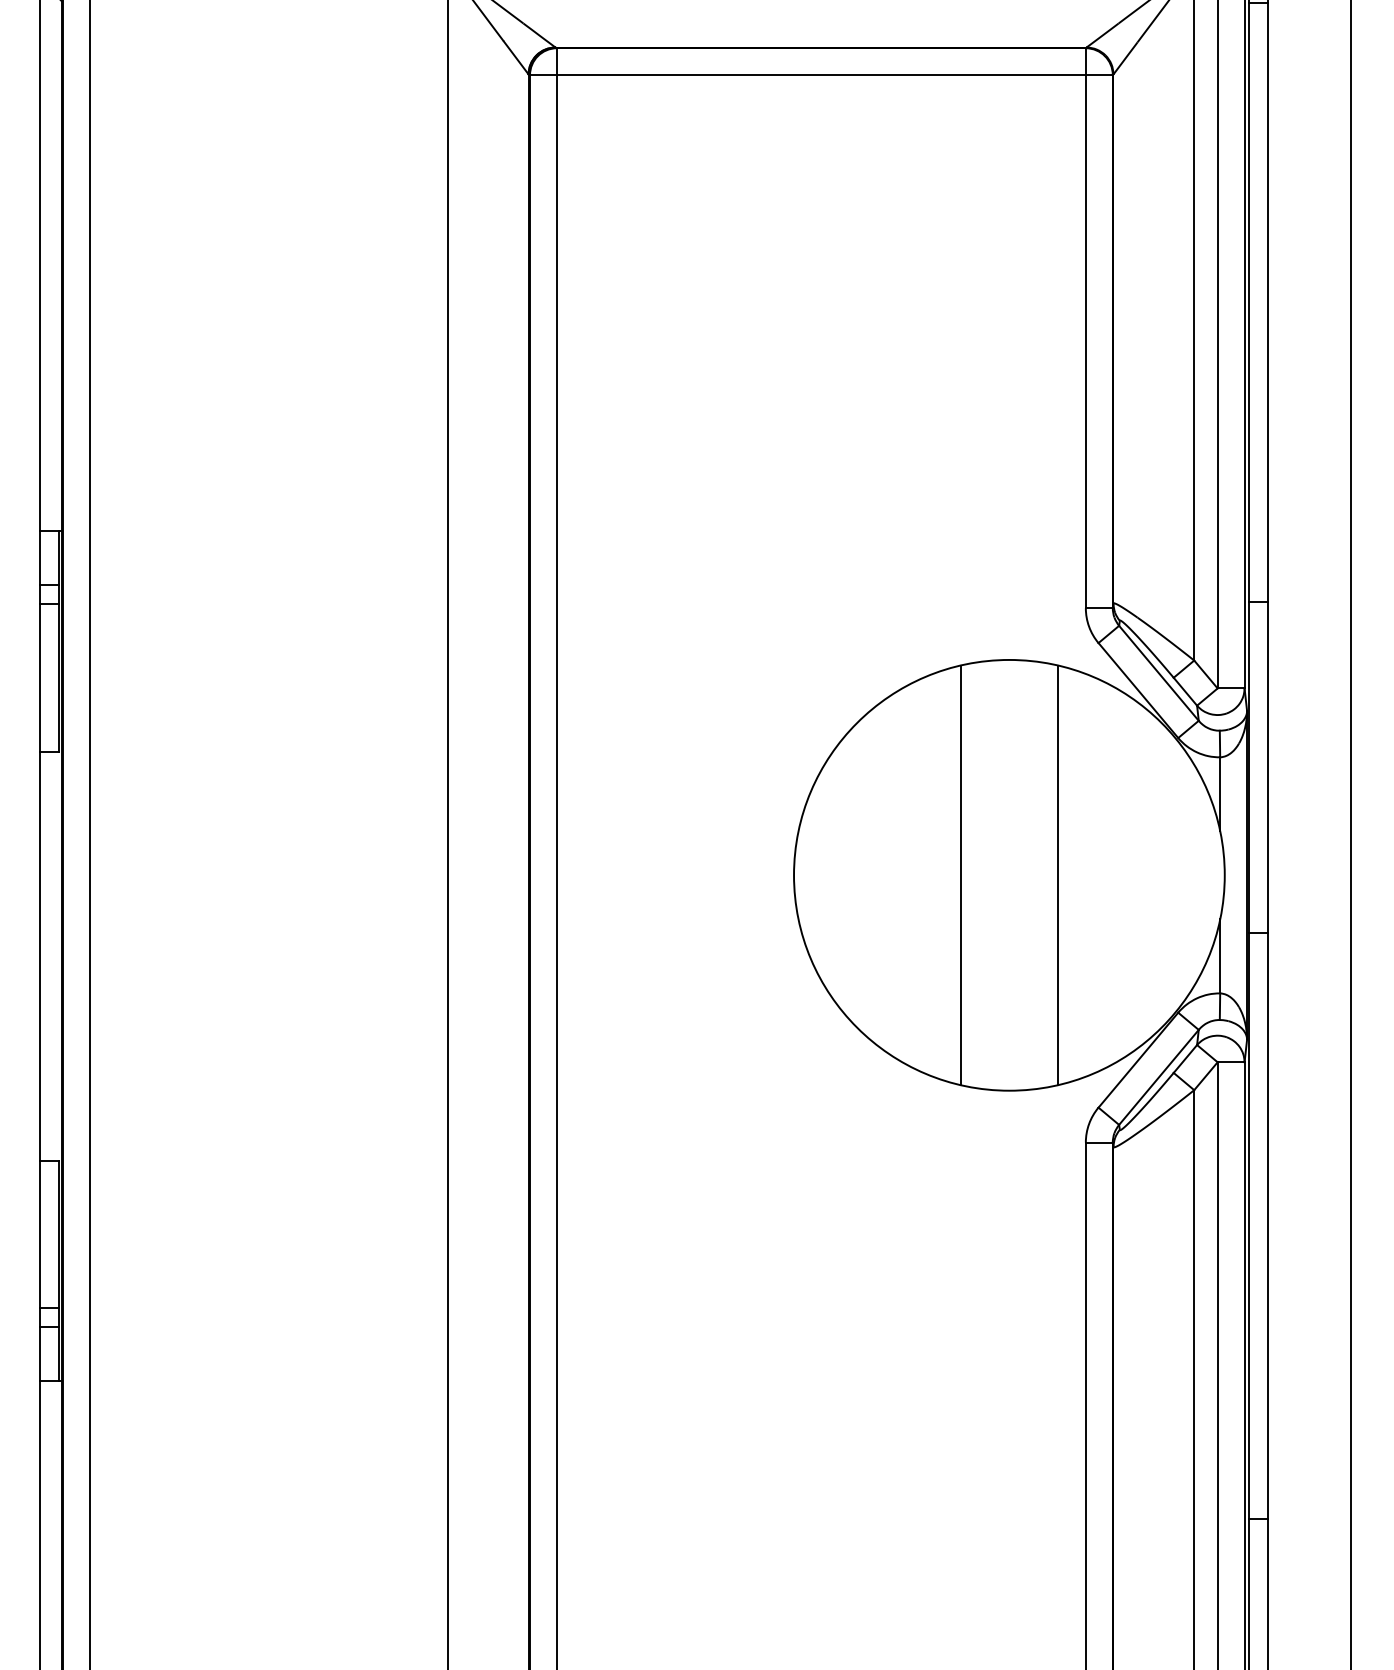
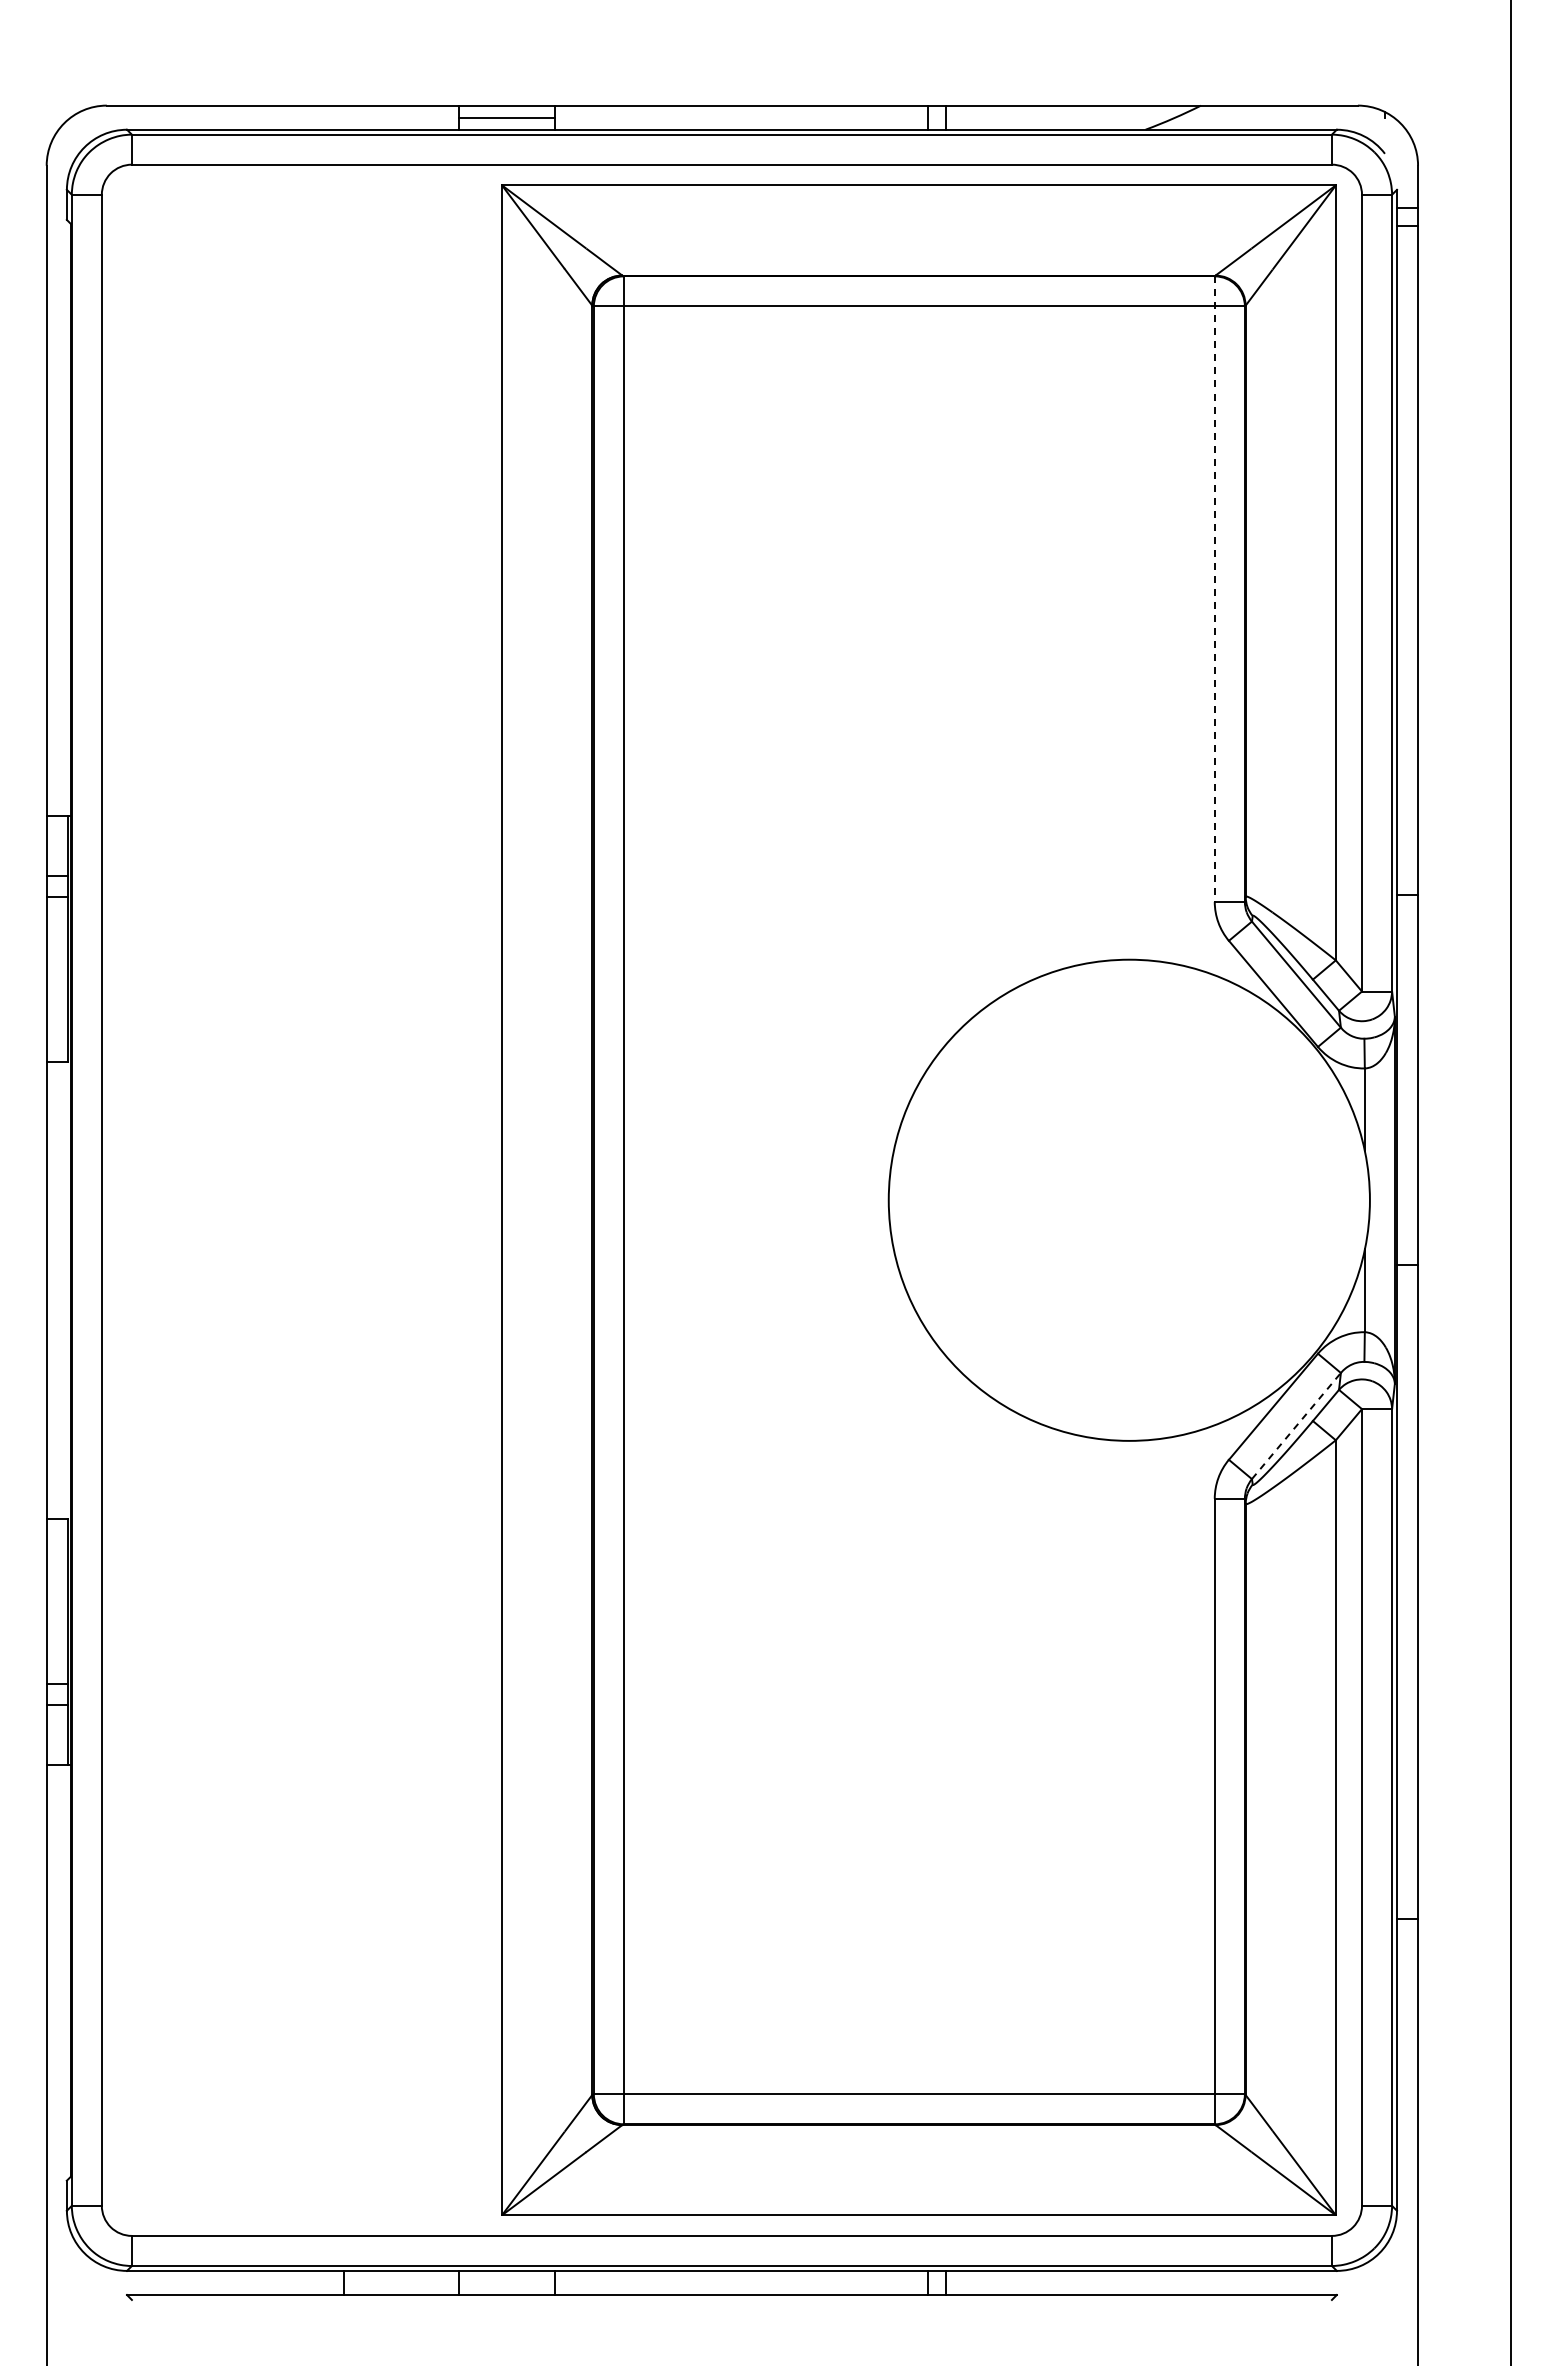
line: (1085, 328) -> (1214, 589), solid -> dashed
line: (961, 874) -> (1075, 1199), removed
line: (1057, 874) -> (1183, 1199), removed
line: (1159, 1076) -> (1296, 1425), solid -> dashed

